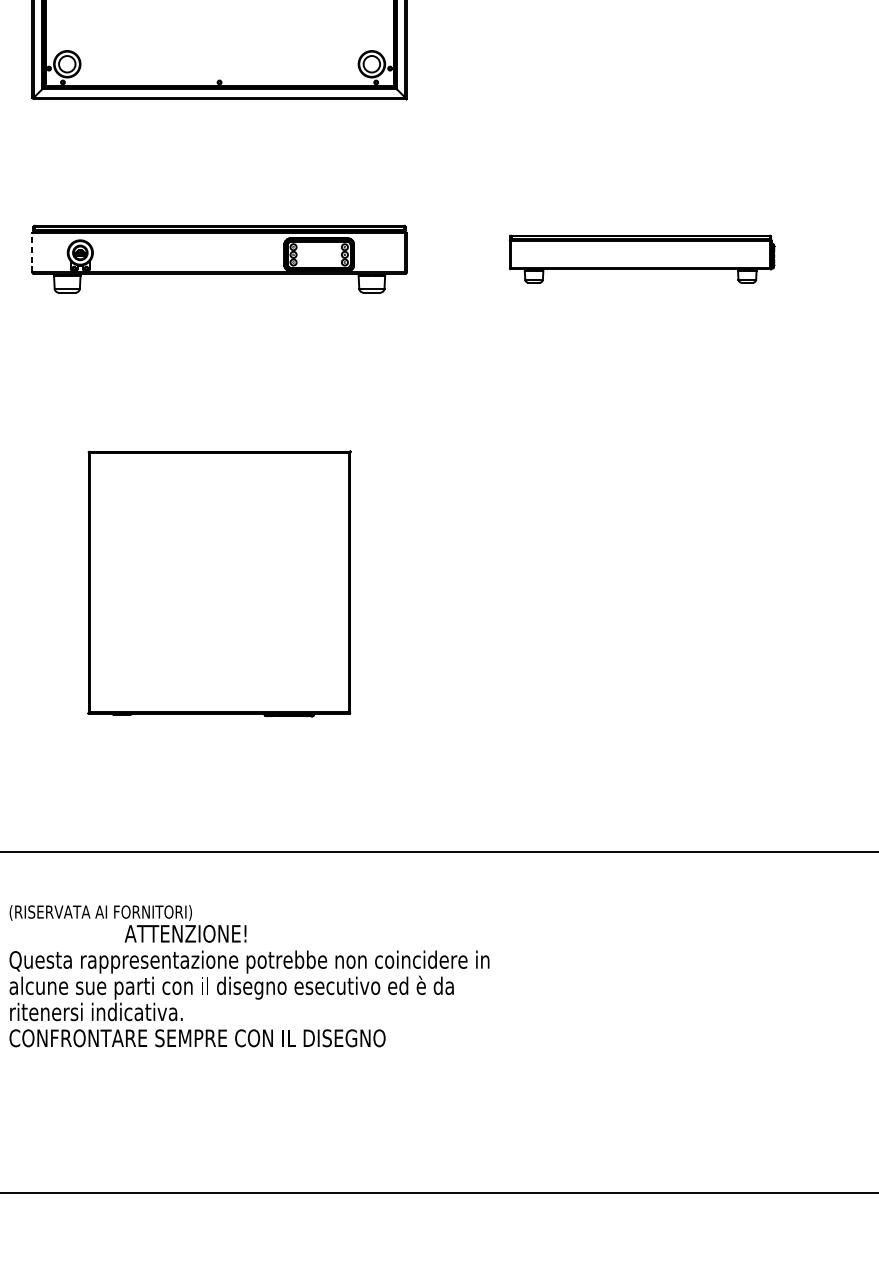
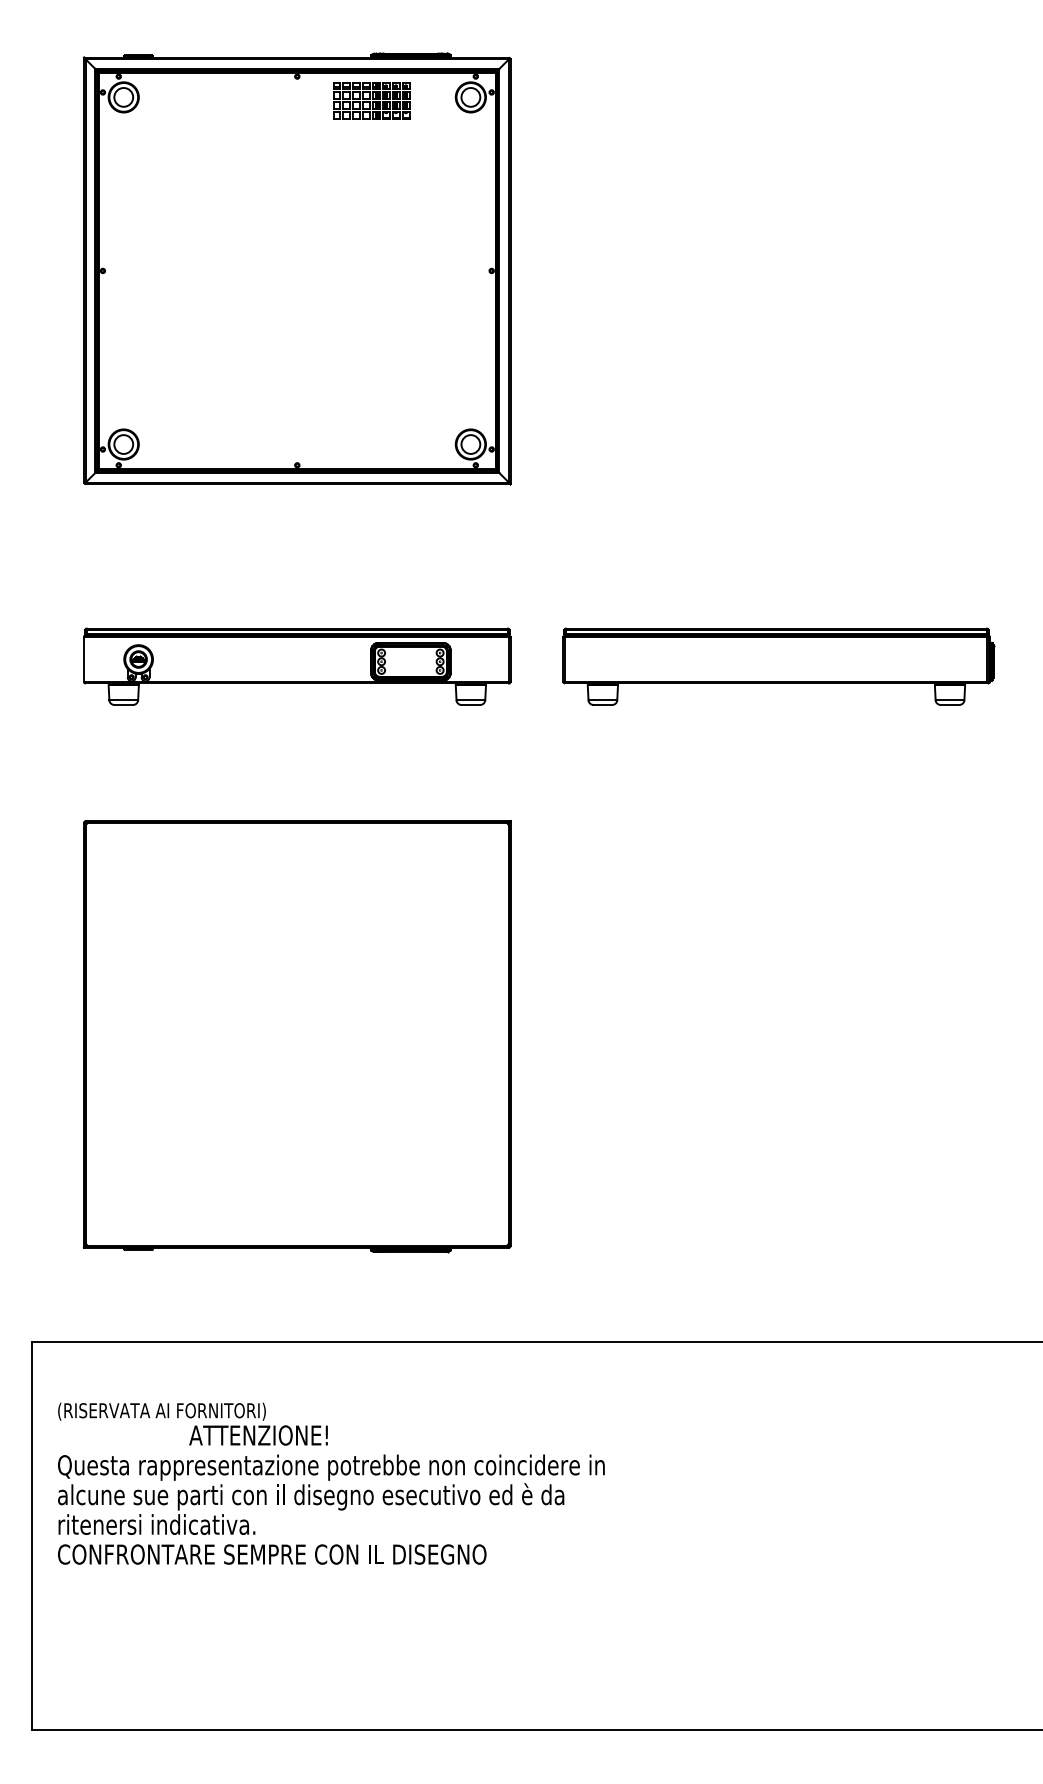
line: (32, 252) -> (84, 659), dashed -> solid
part: (641, 259) -> (778, 666), size x1.43
part: (218, 583) -> (296, 1036), size x1.43

